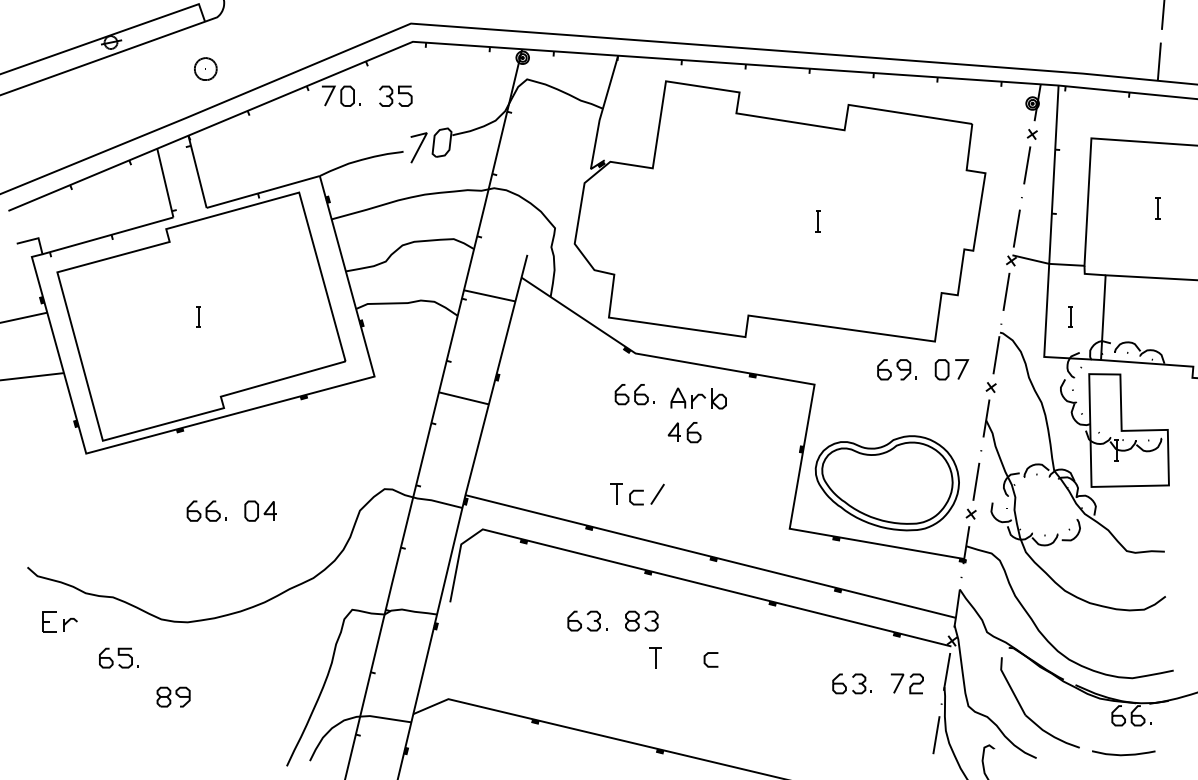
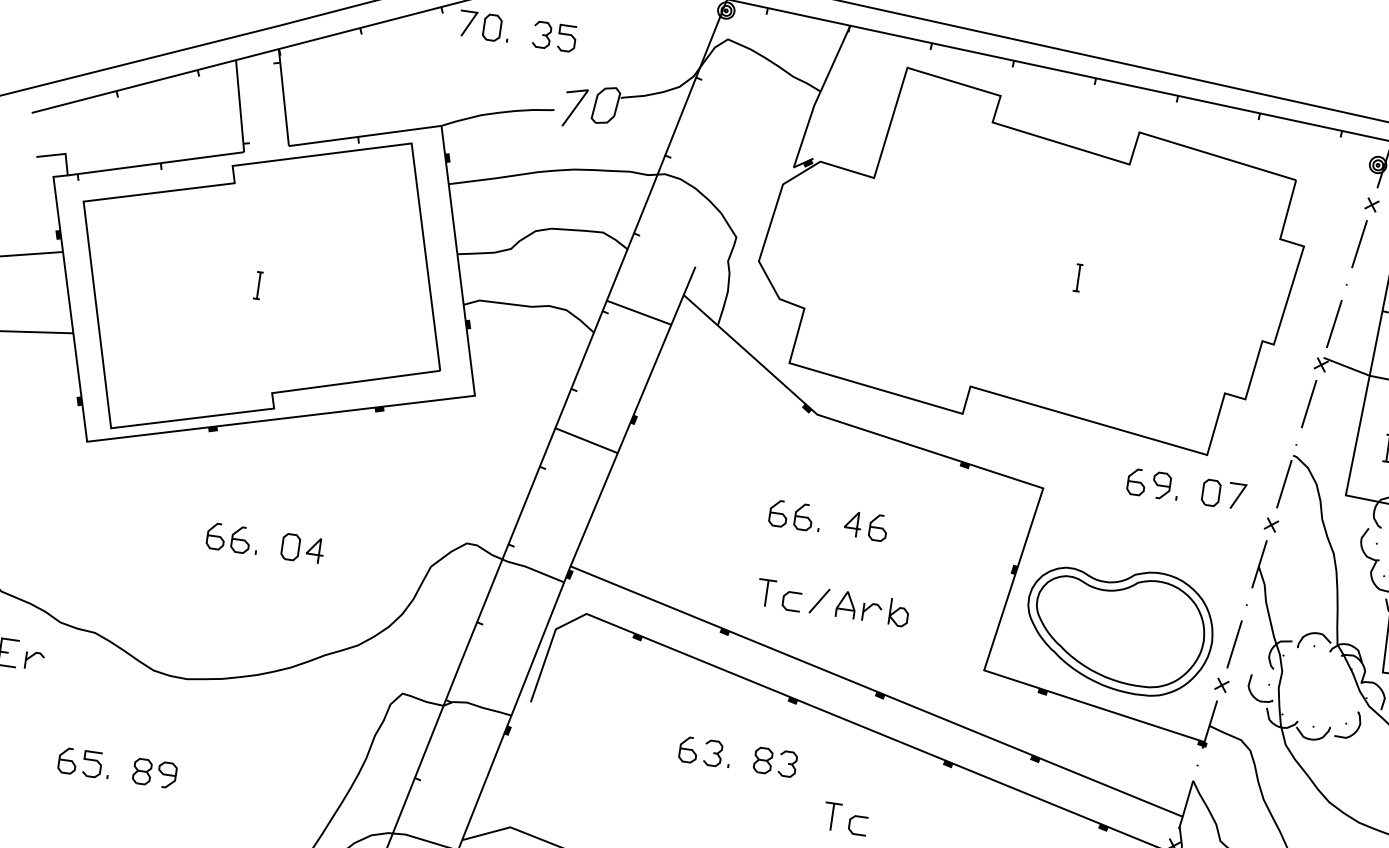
part: (634, 394) -> (794, 515), moved
part: (698, 398) -> (872, 608), moved
part: (118, 657) -> (83, 762), moved
part: (655, 657) -> (832, 815), moved

